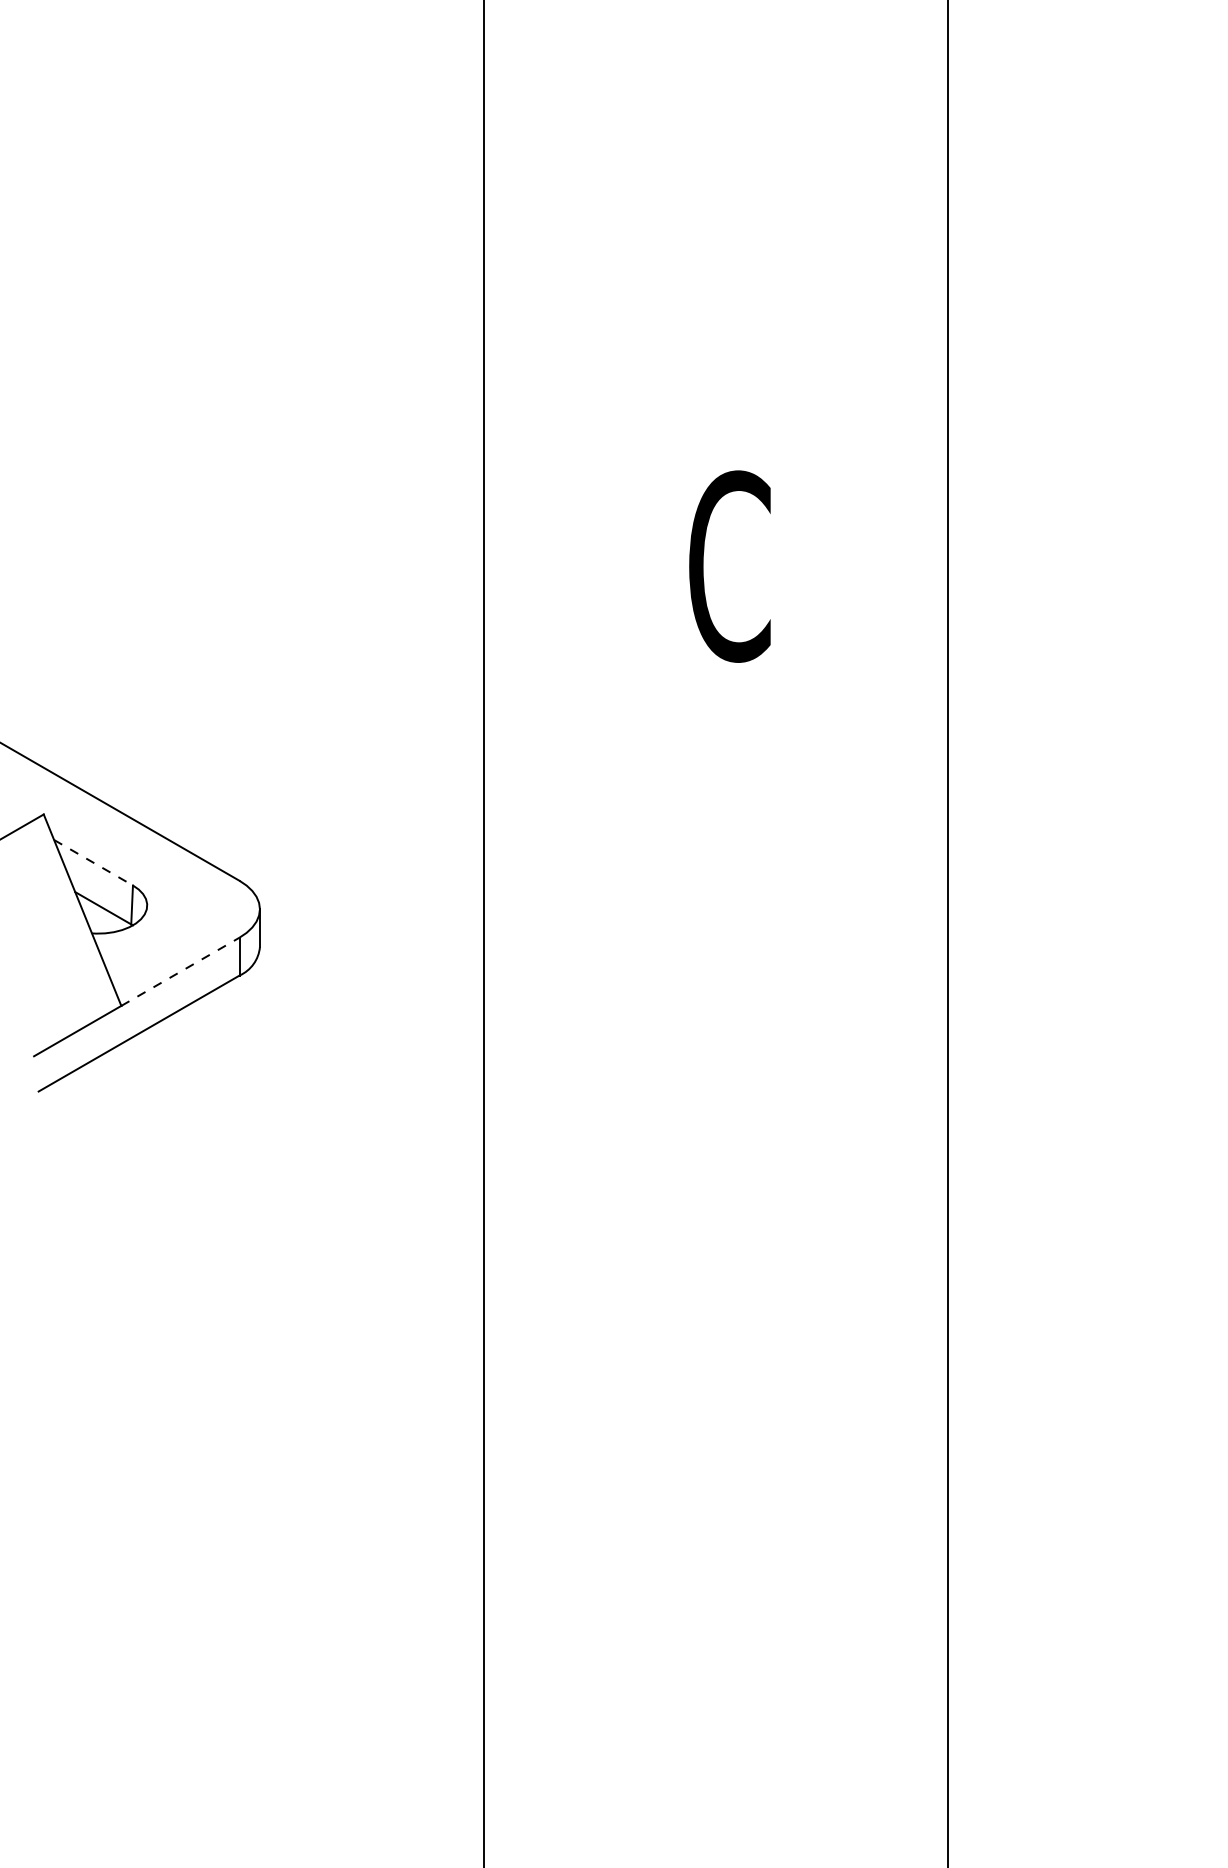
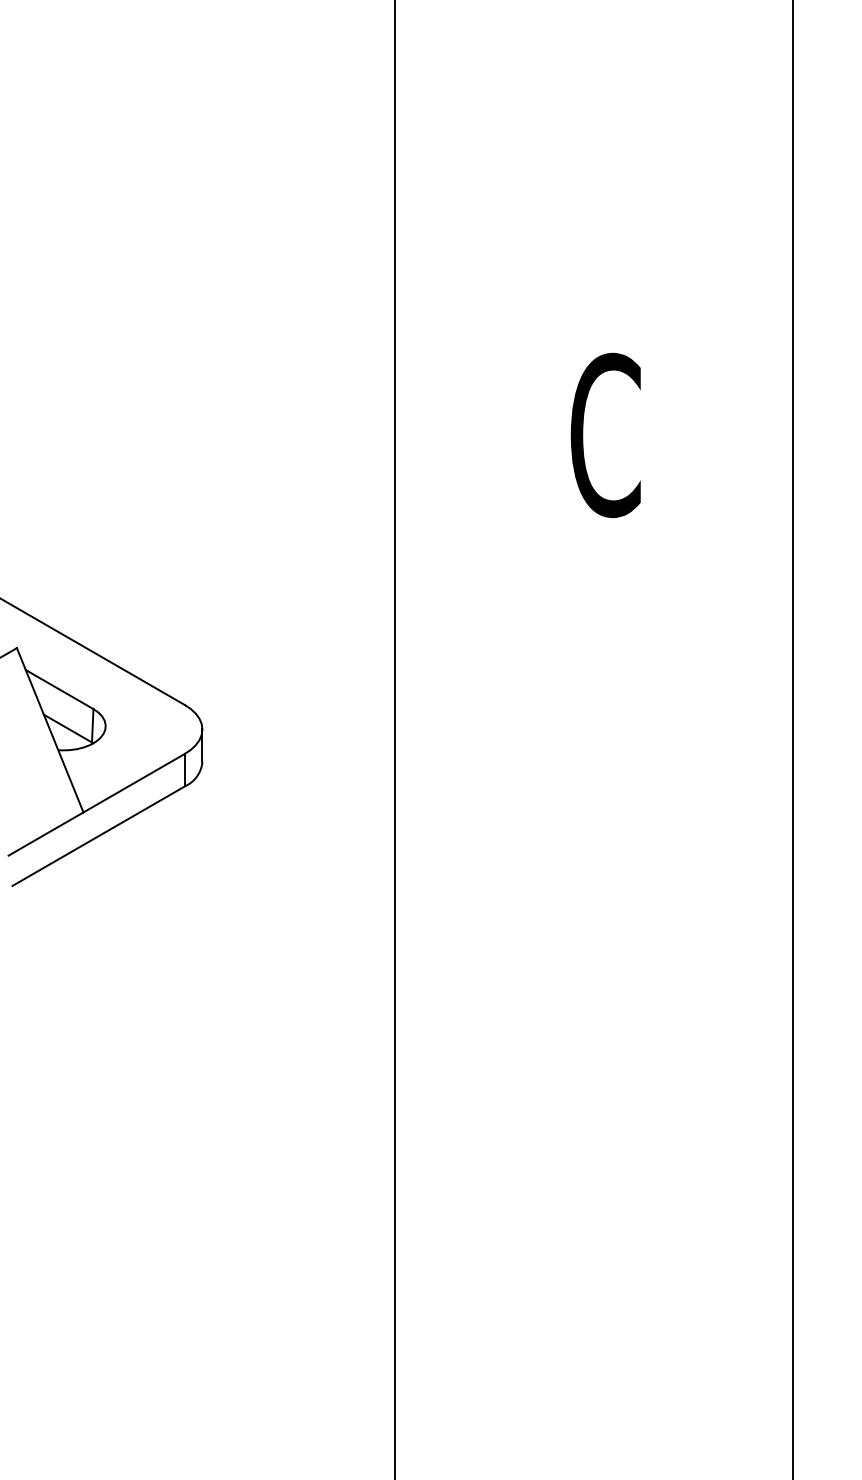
line: (93, 862) -> (59, 689), dashed -> solid
line: (180, 971) -> (134, 782), dashed -> solid

